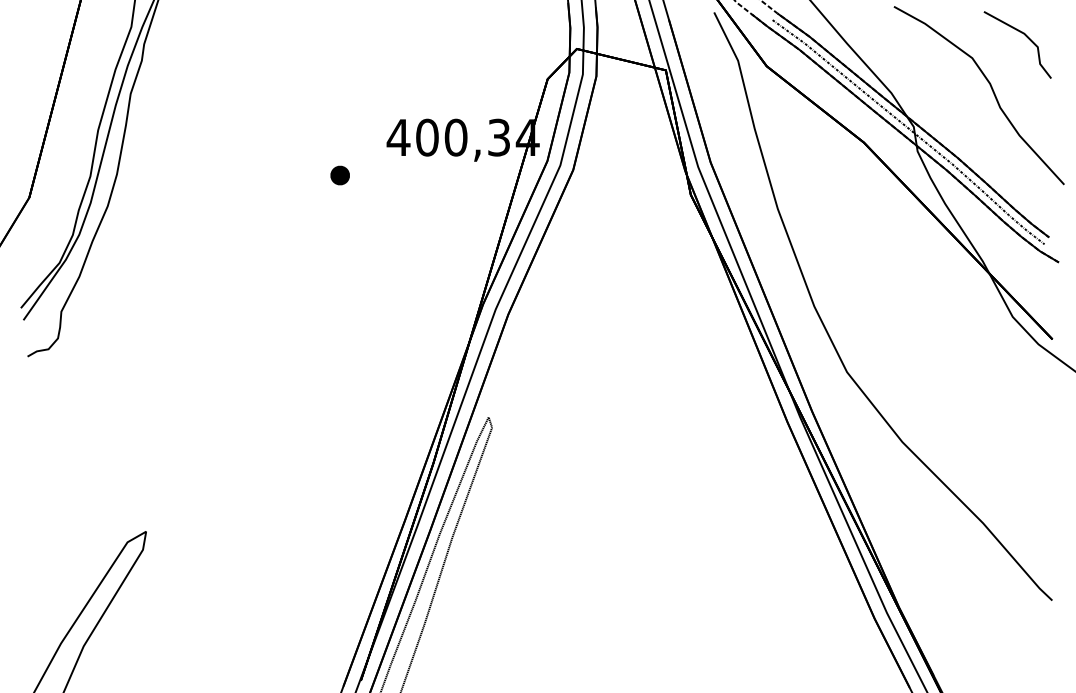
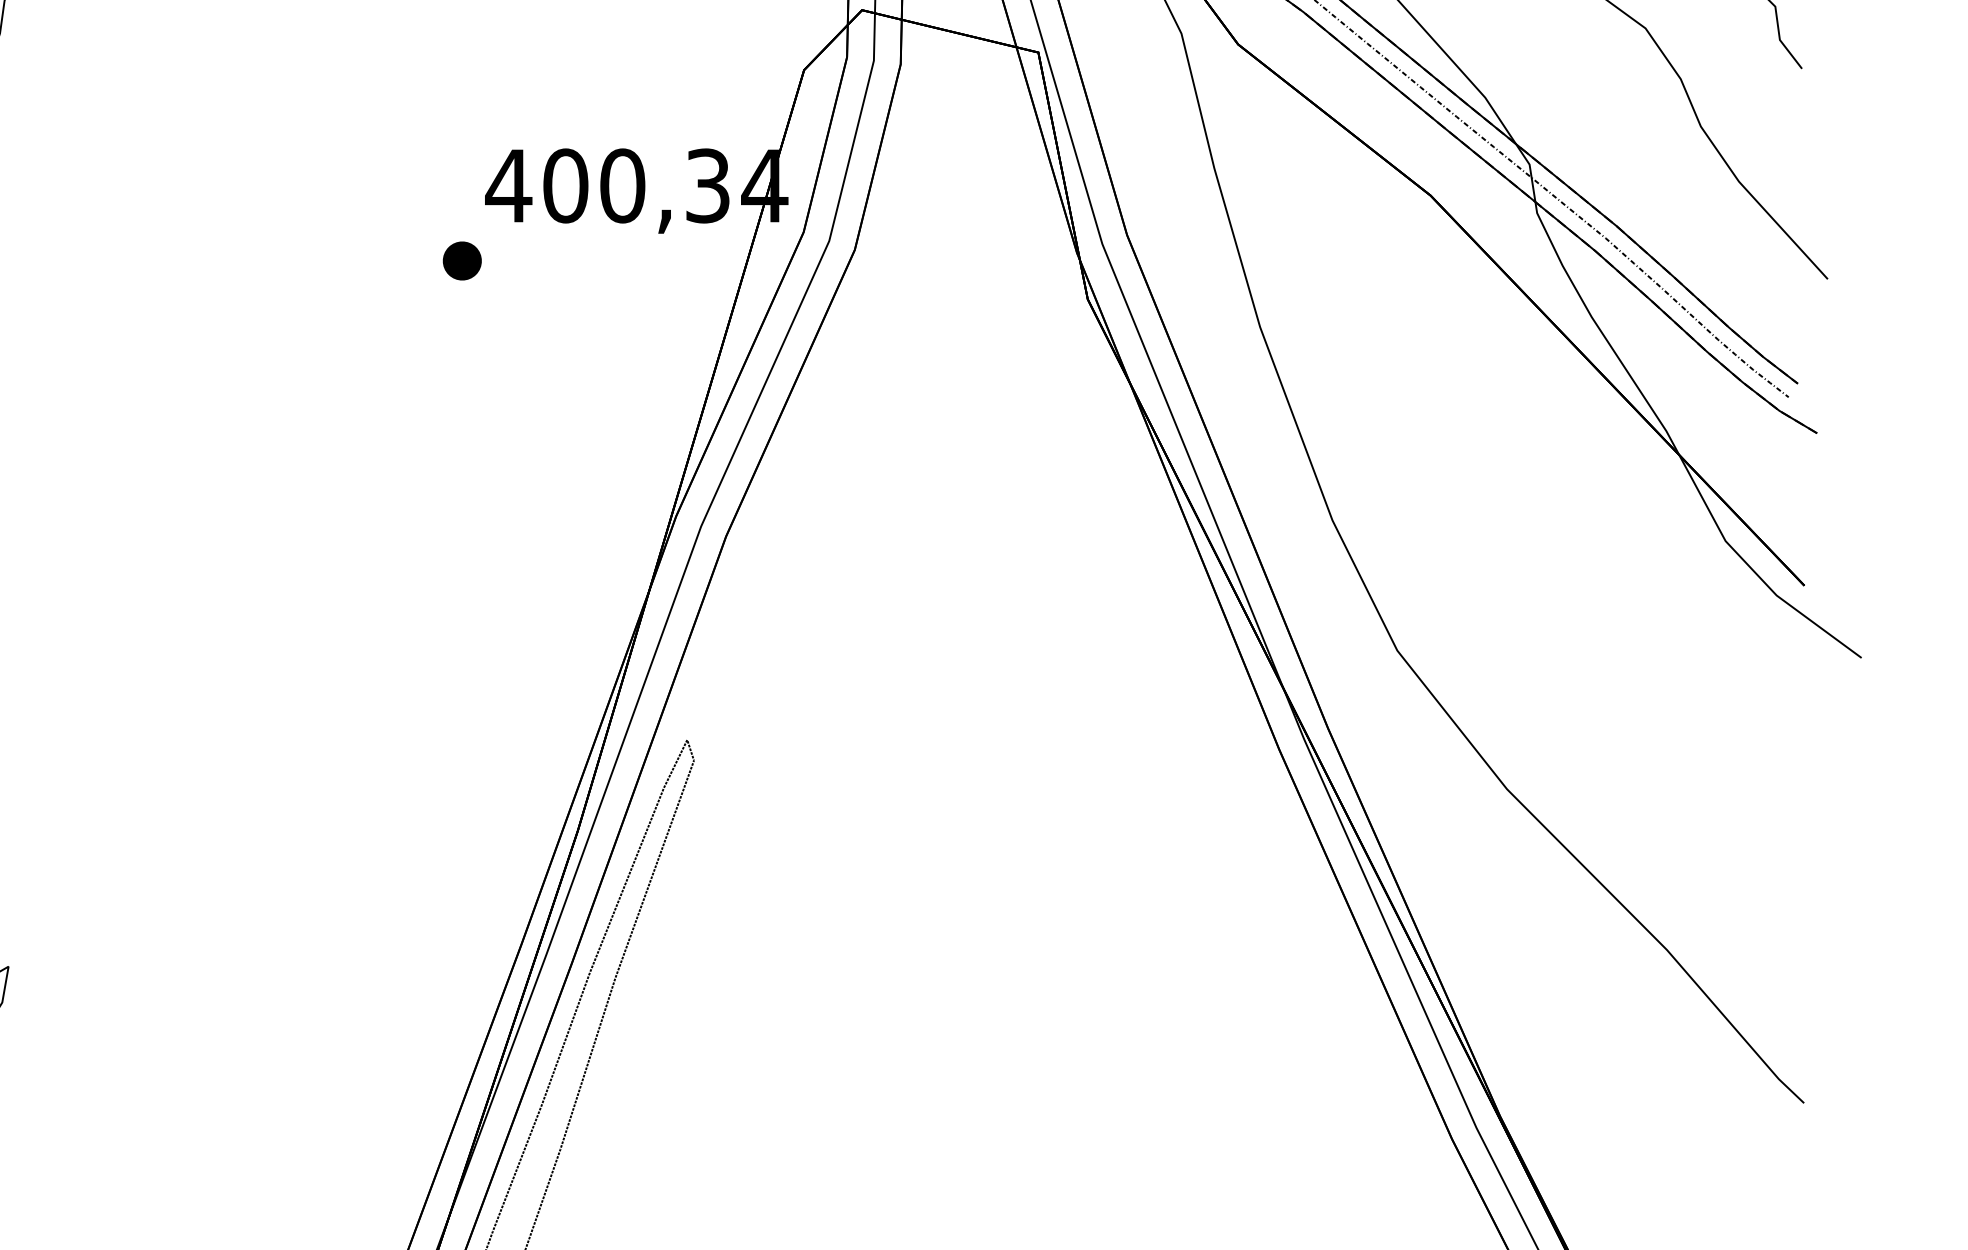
part: (339, 175) -> (460, 260), moved

